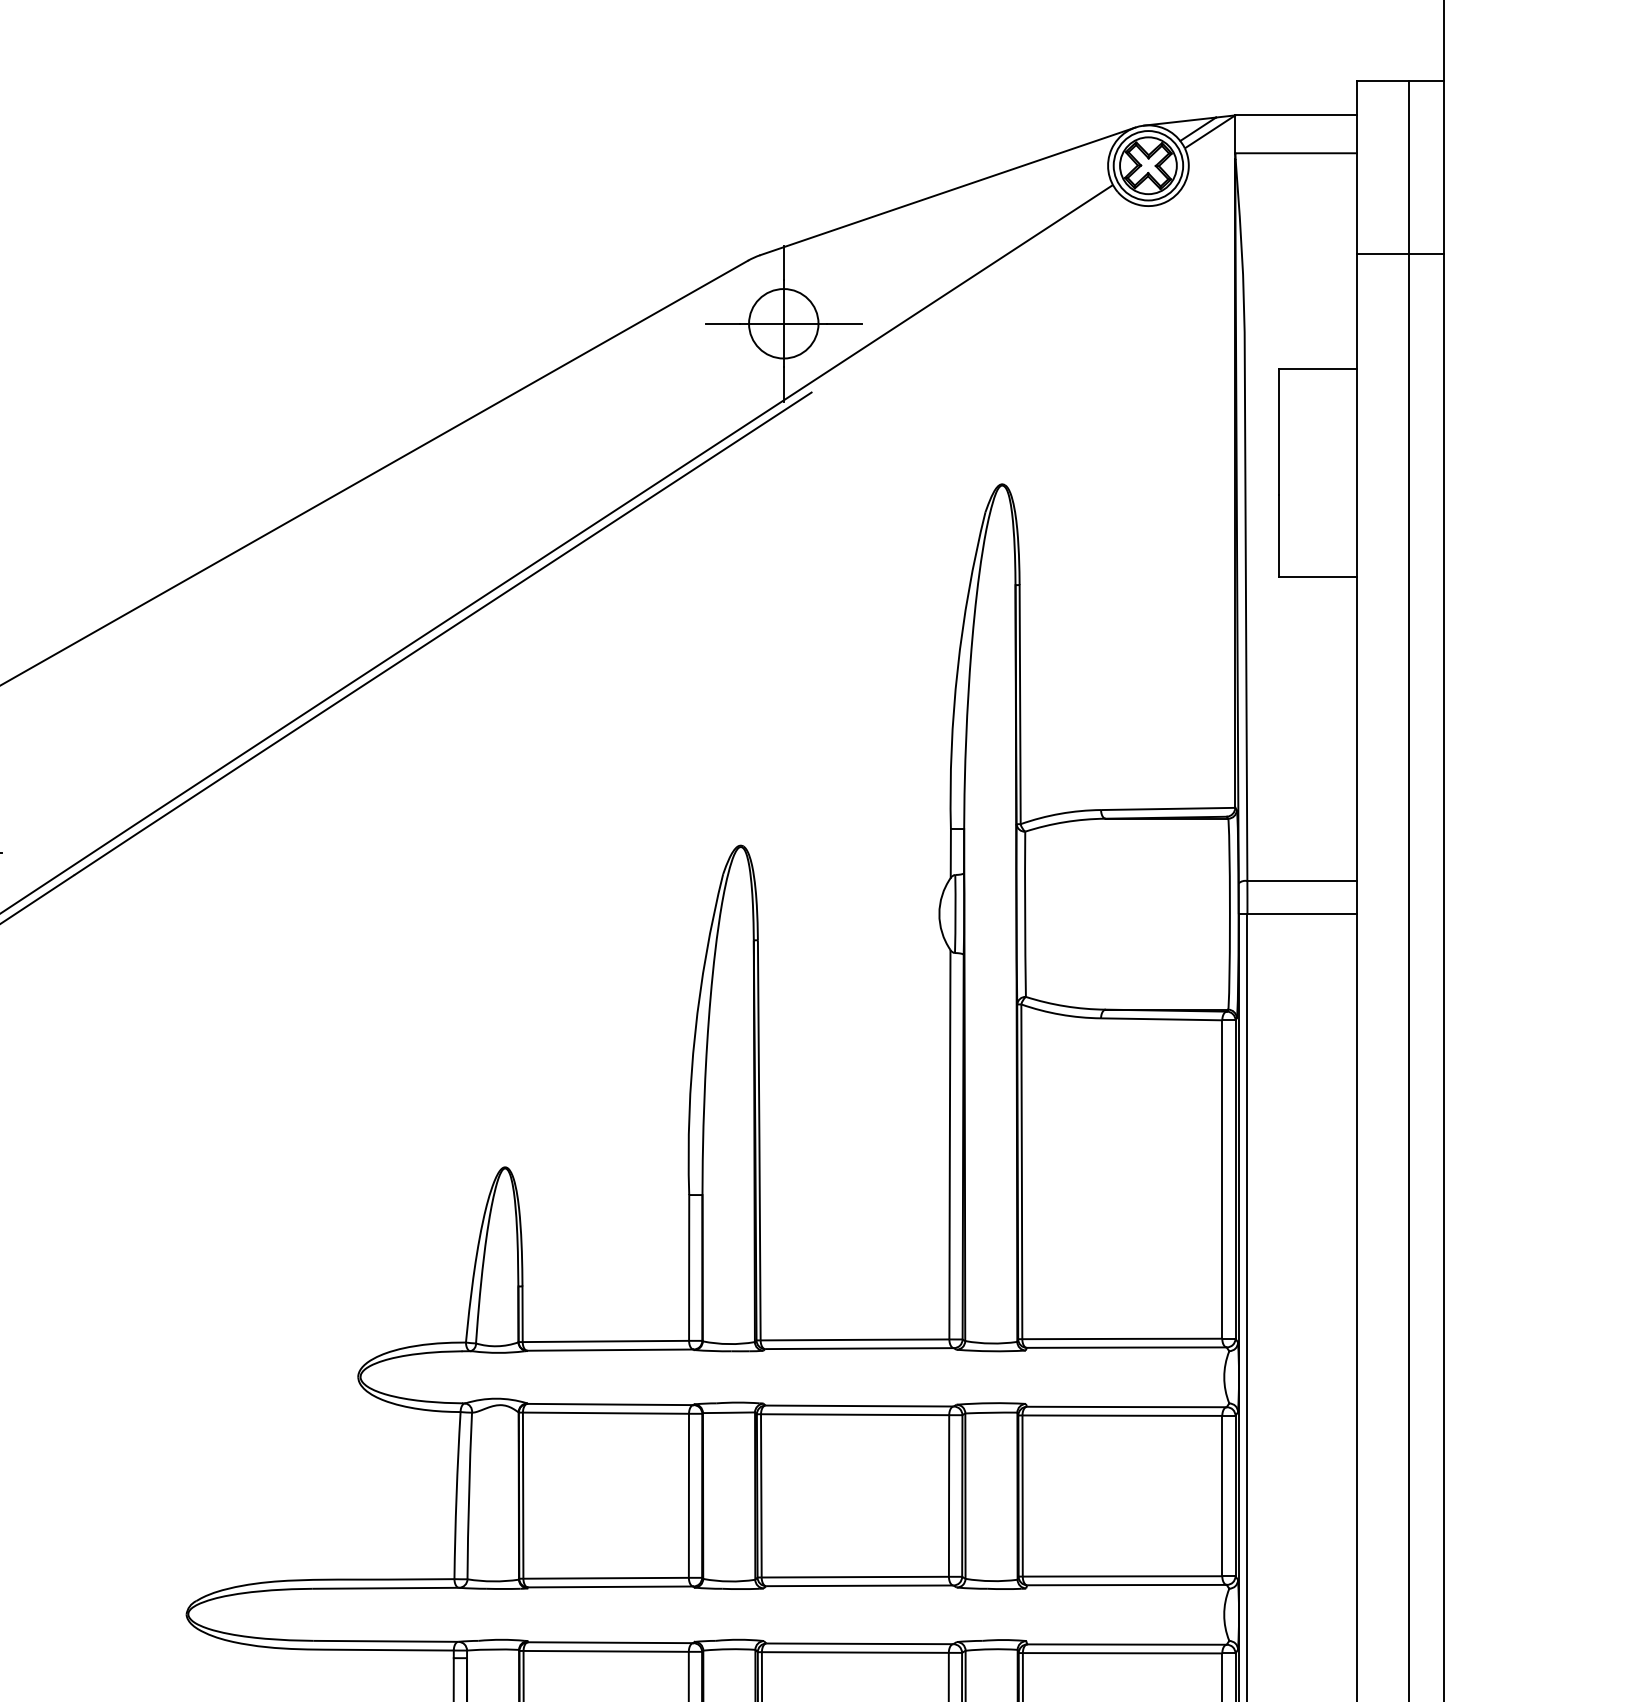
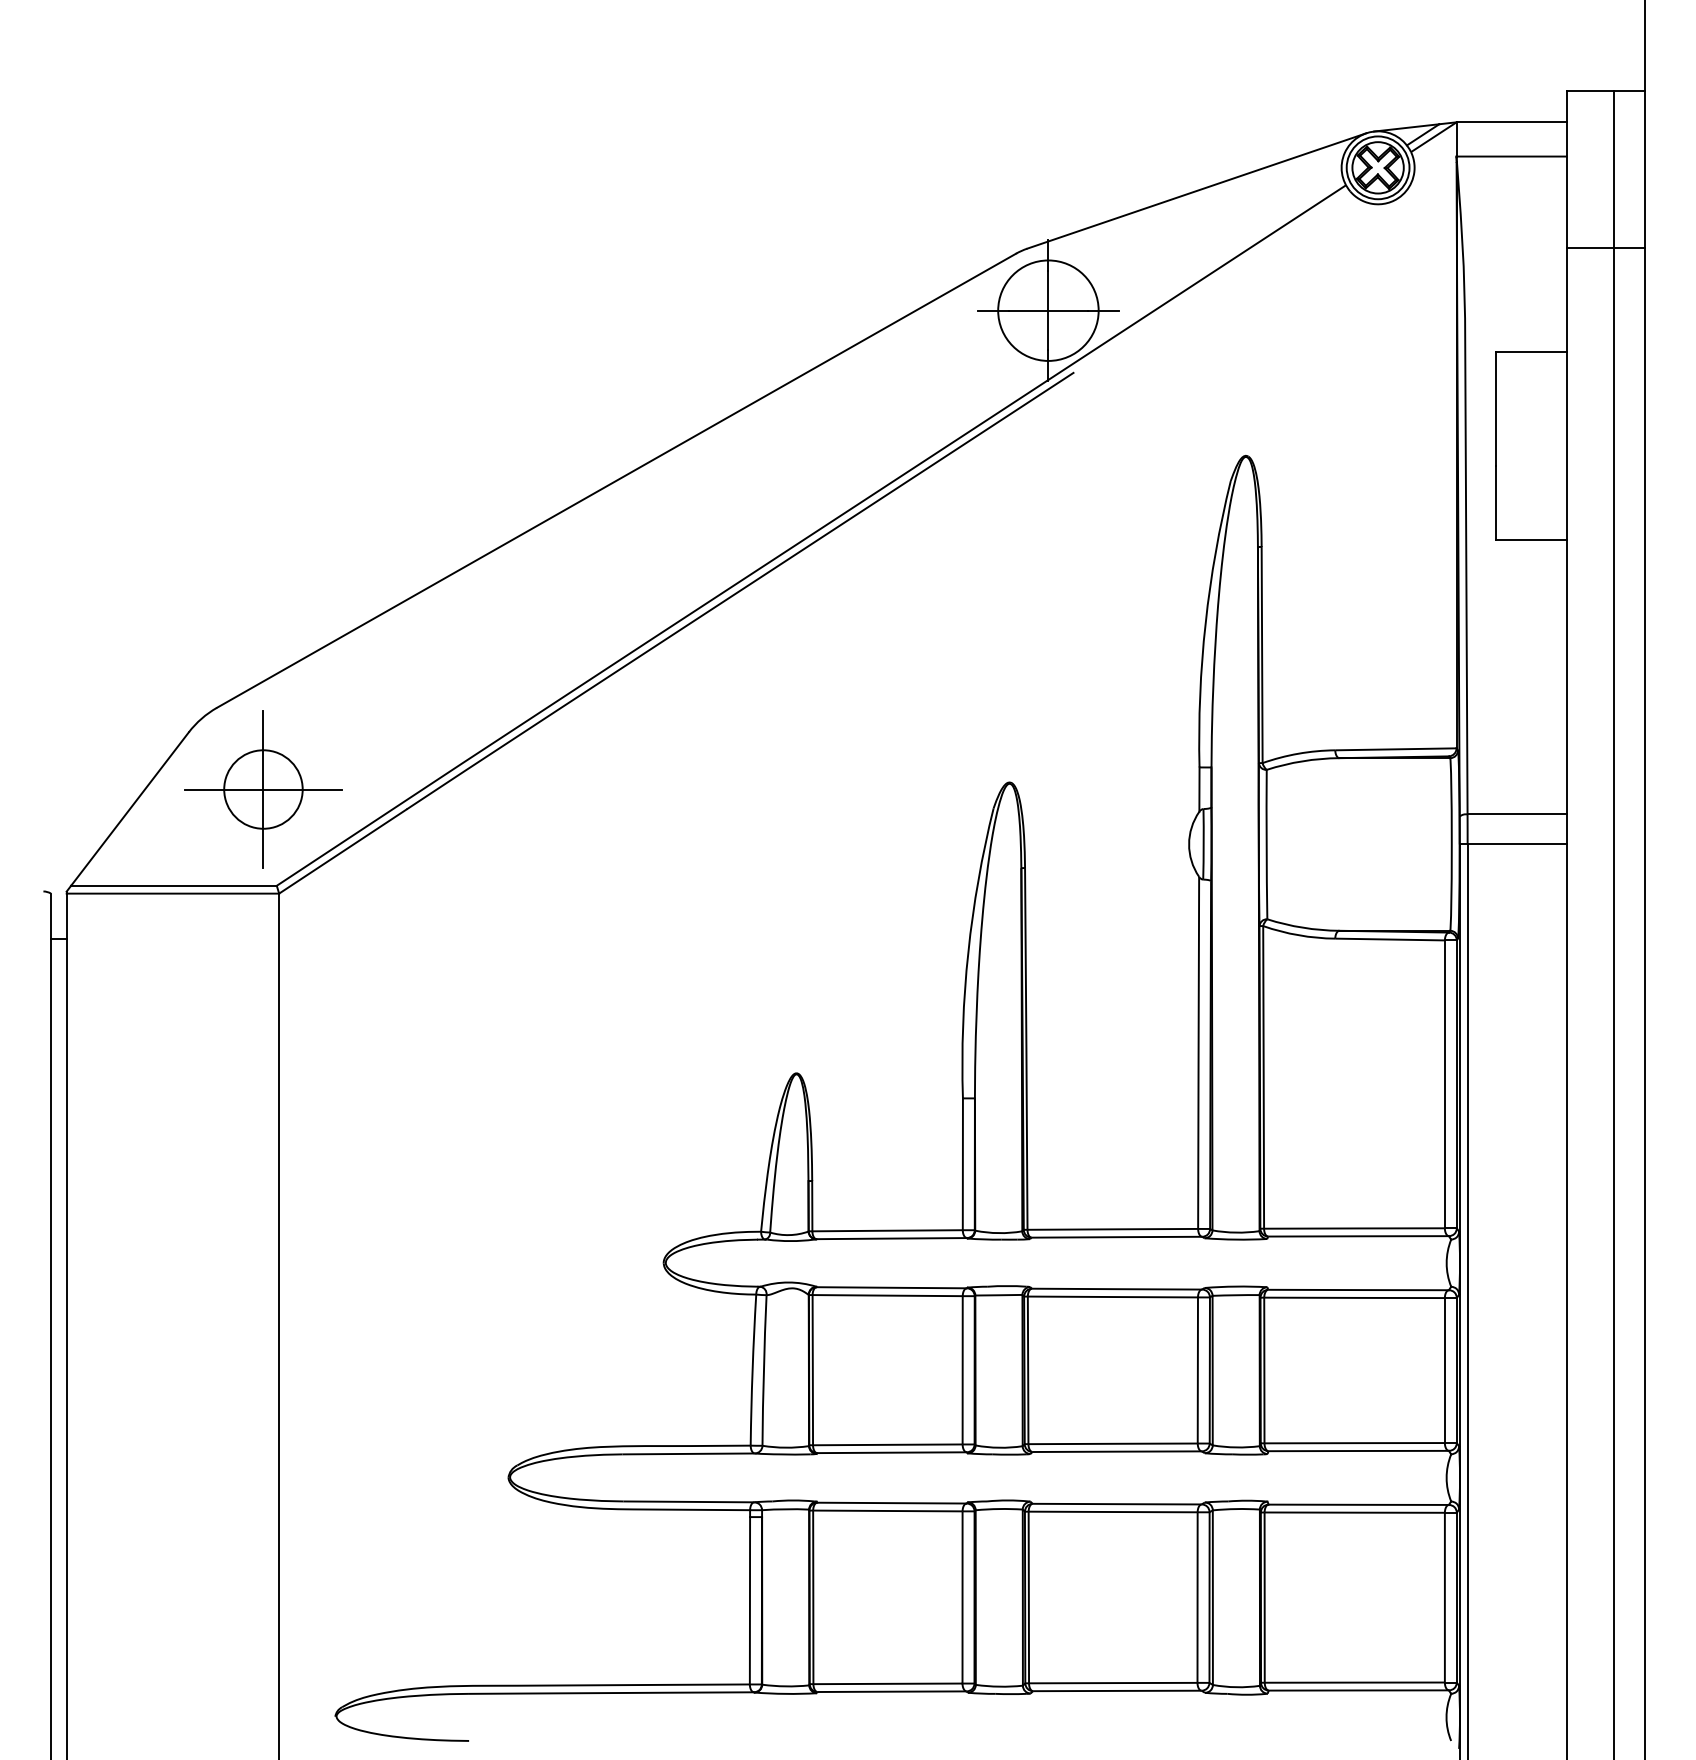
circle: (783, 323) -> (1048, 310), size x1.6

